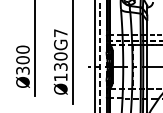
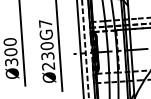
text: (60, 77) -> (48, 66), Ø130G7 -> Ø230G7

